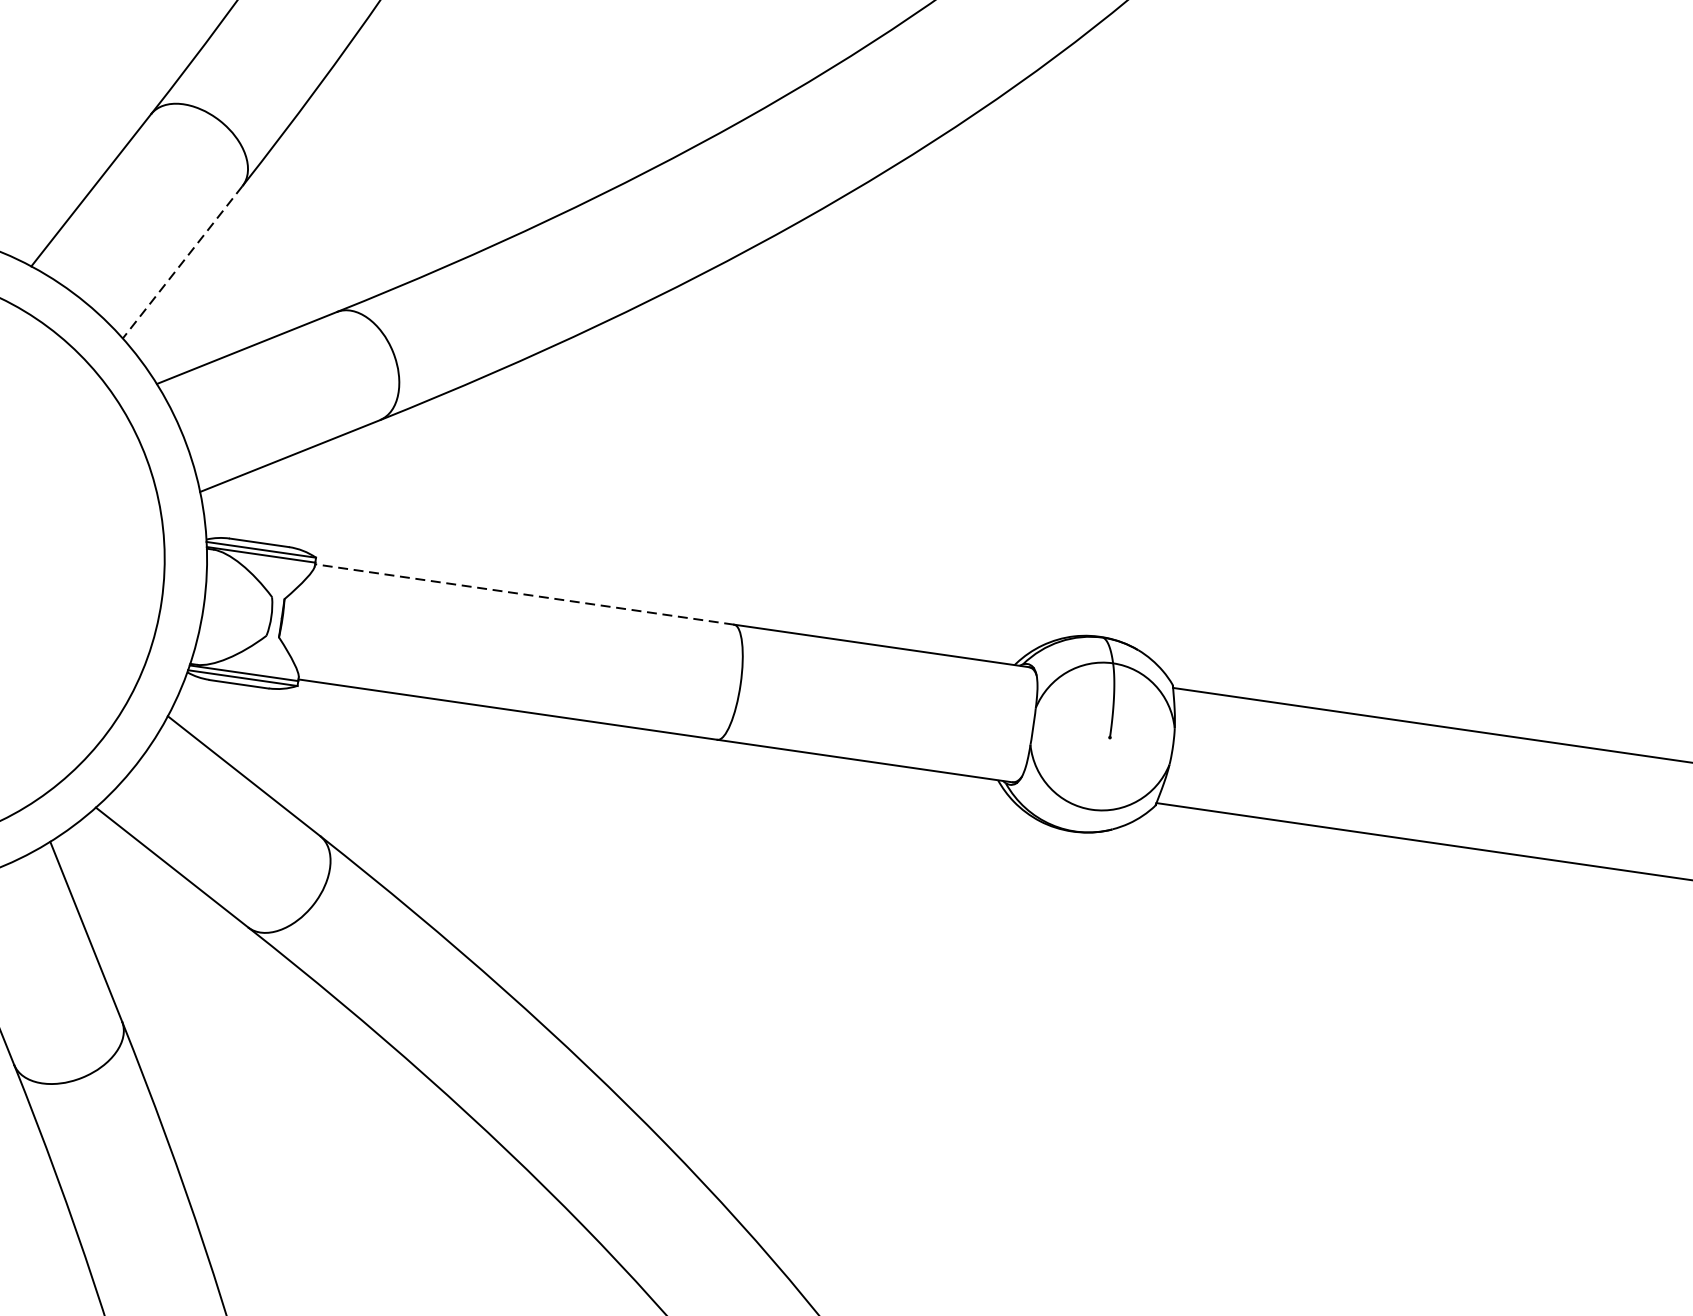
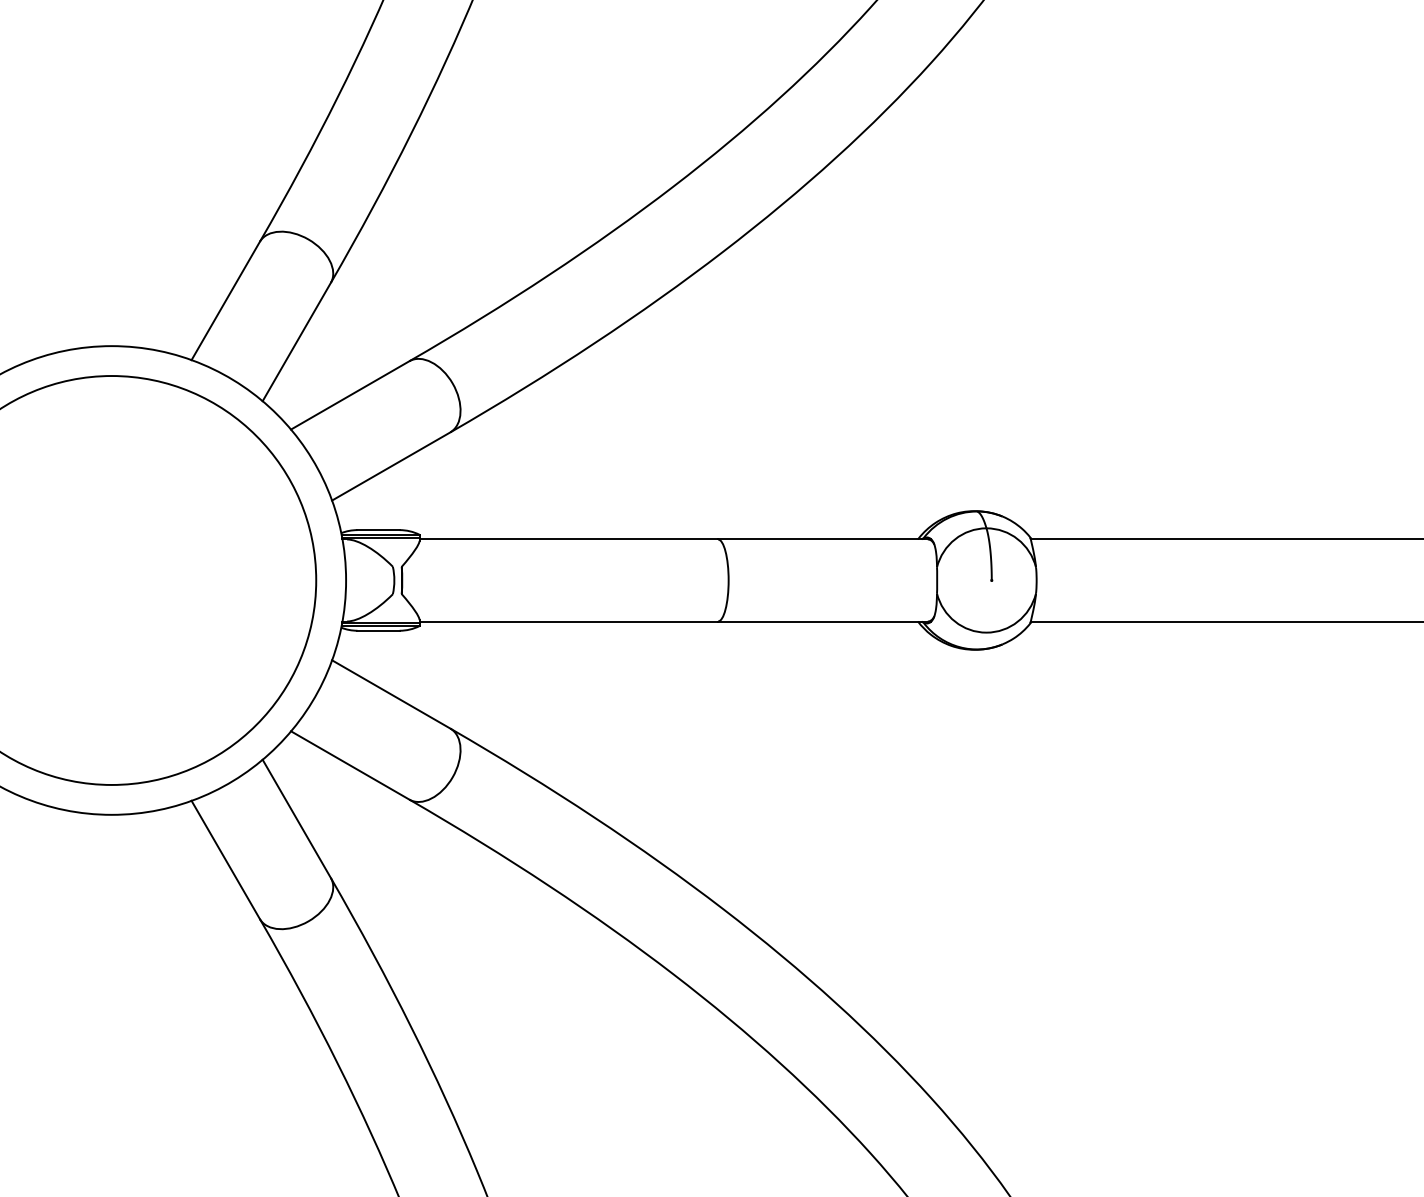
line: (182, 262) -> (296, 342), dashed -> solid
line: (524, 594) -> (568, 539), dashed -> solid

